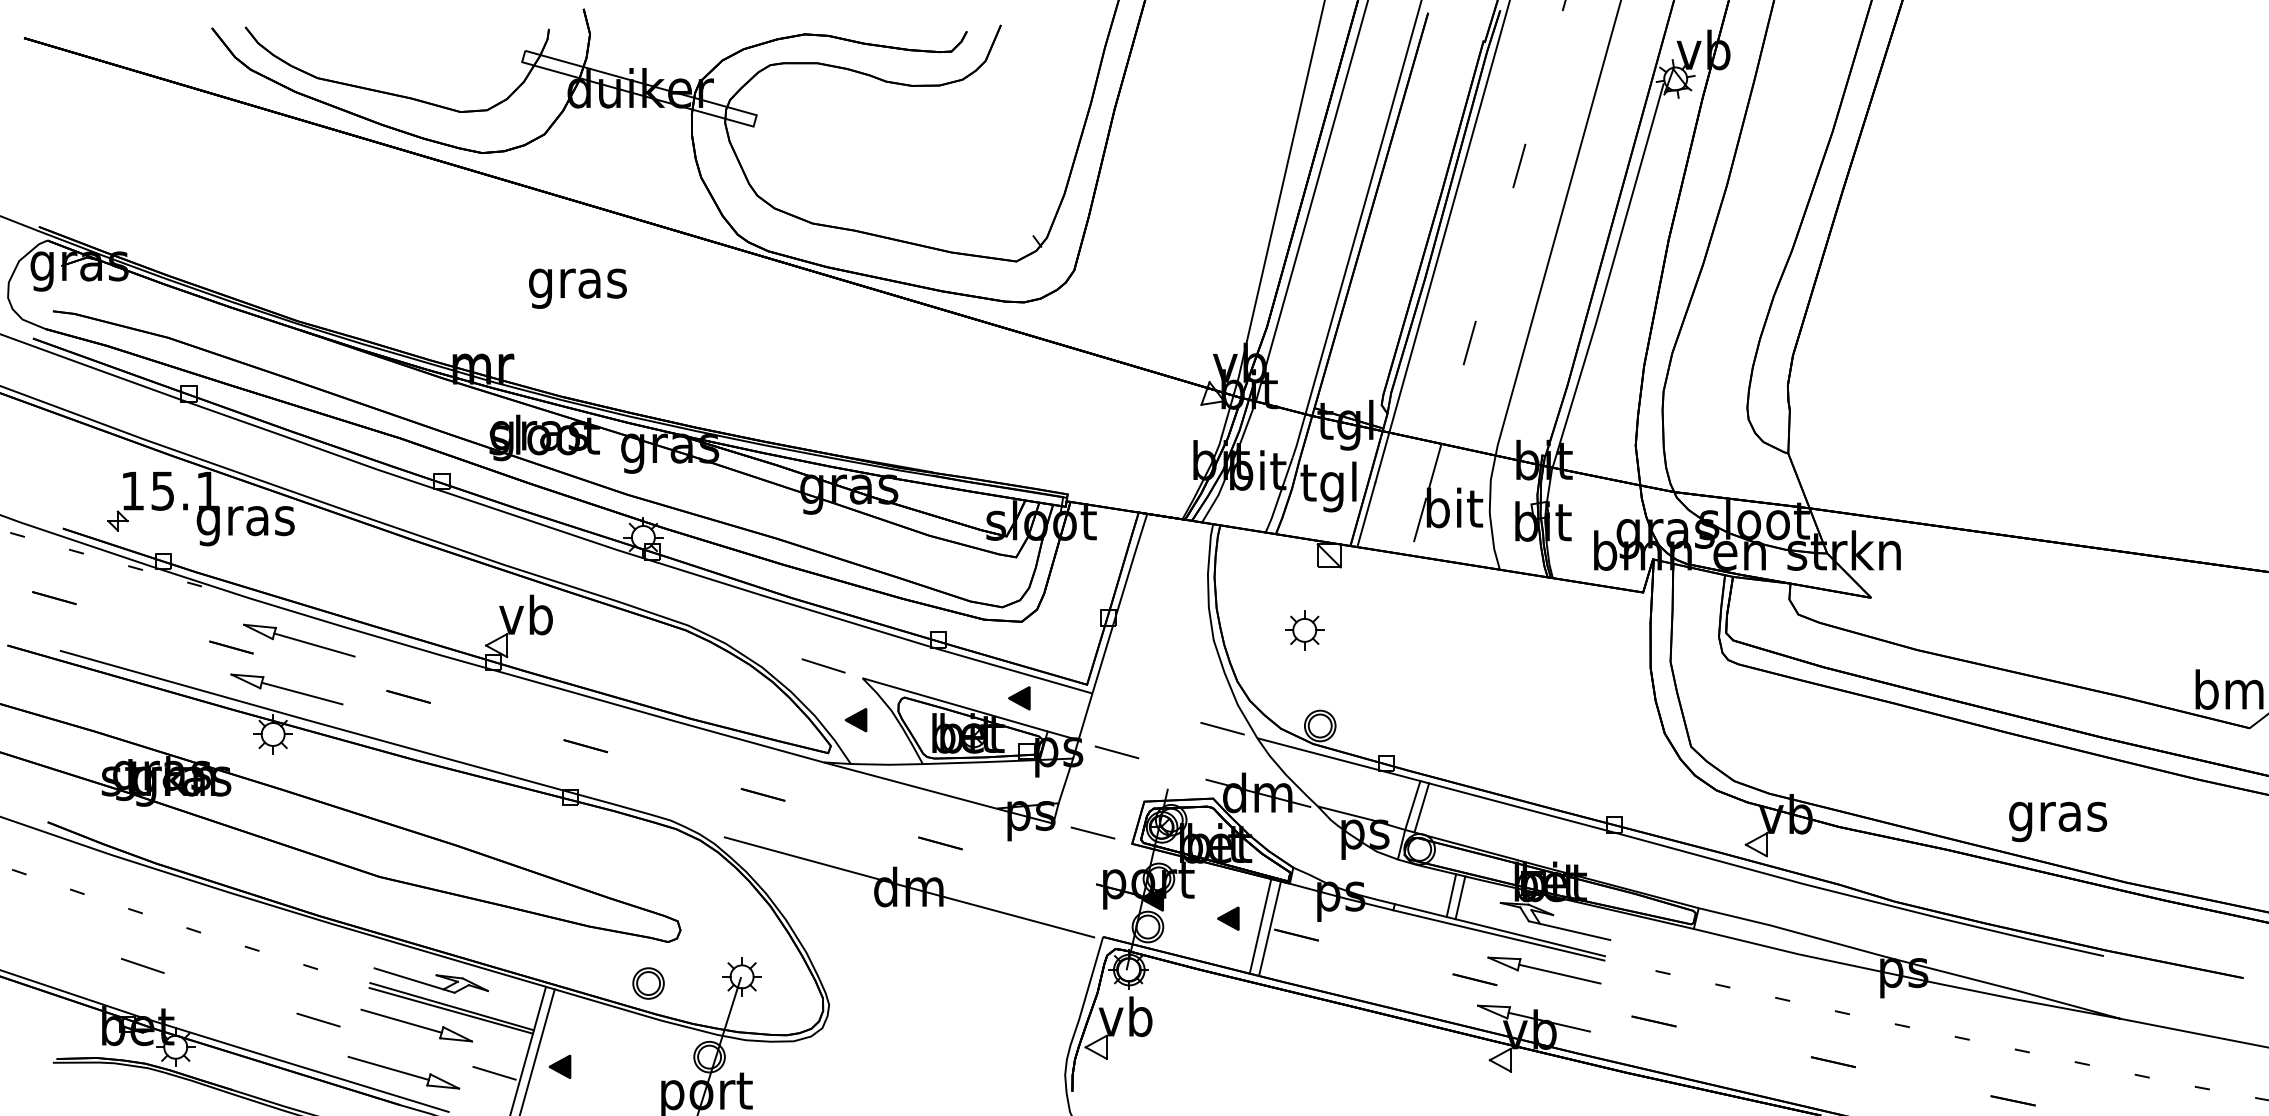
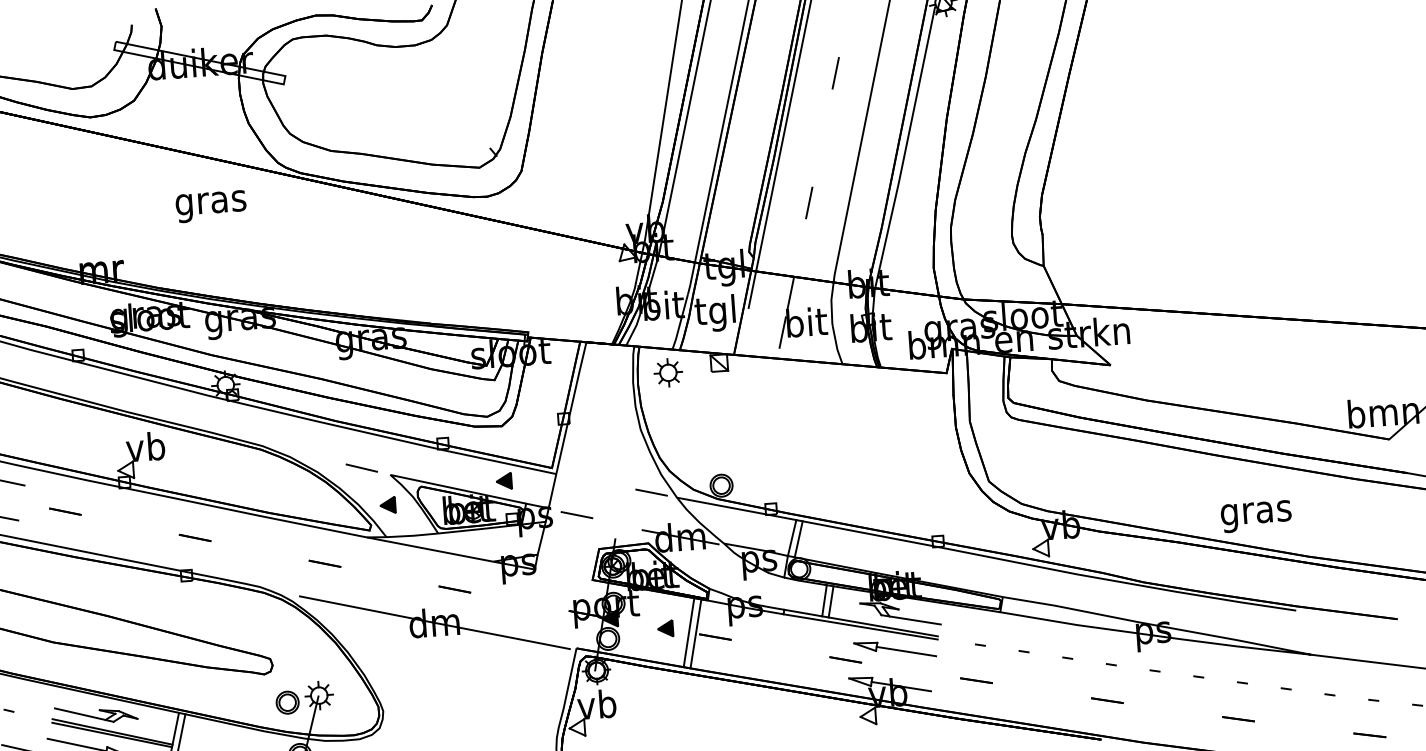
text: (577, 288) -> (210, 206), moved
line: (1366, 514) -> (743, 331), removed
part: (1304, 630) -> (668, 372), moved
line: (1093, 833) -> (564, 574), removed
part: (648, 983) -> (287, 702), moved

